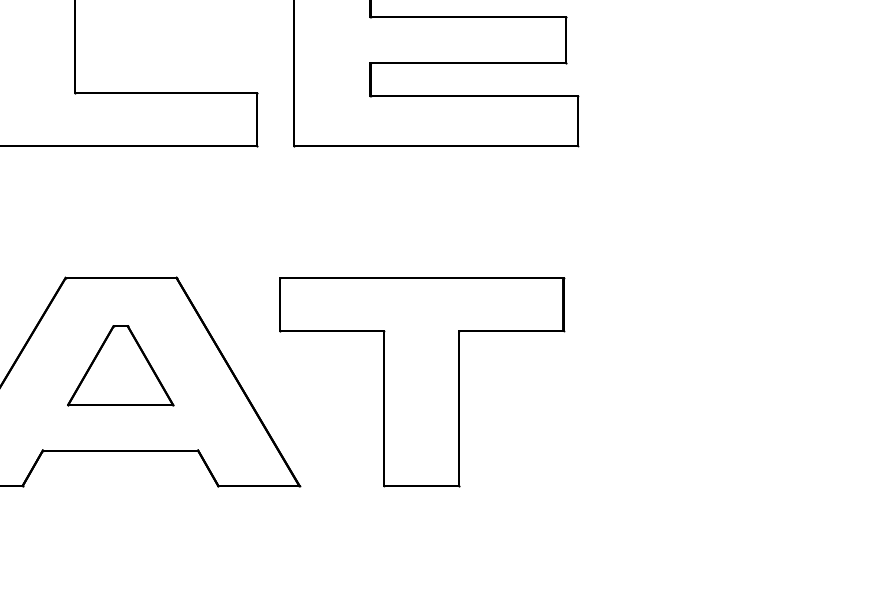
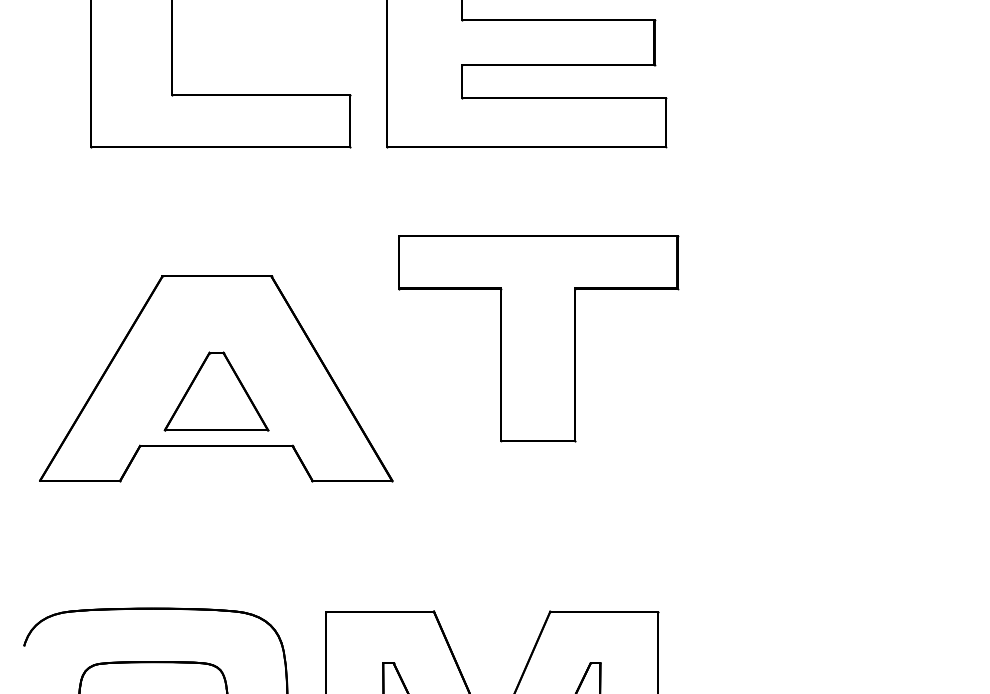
part: (120, 365) -> (216, 391), moved
part: (421, 381) -> (538, 338), moved

